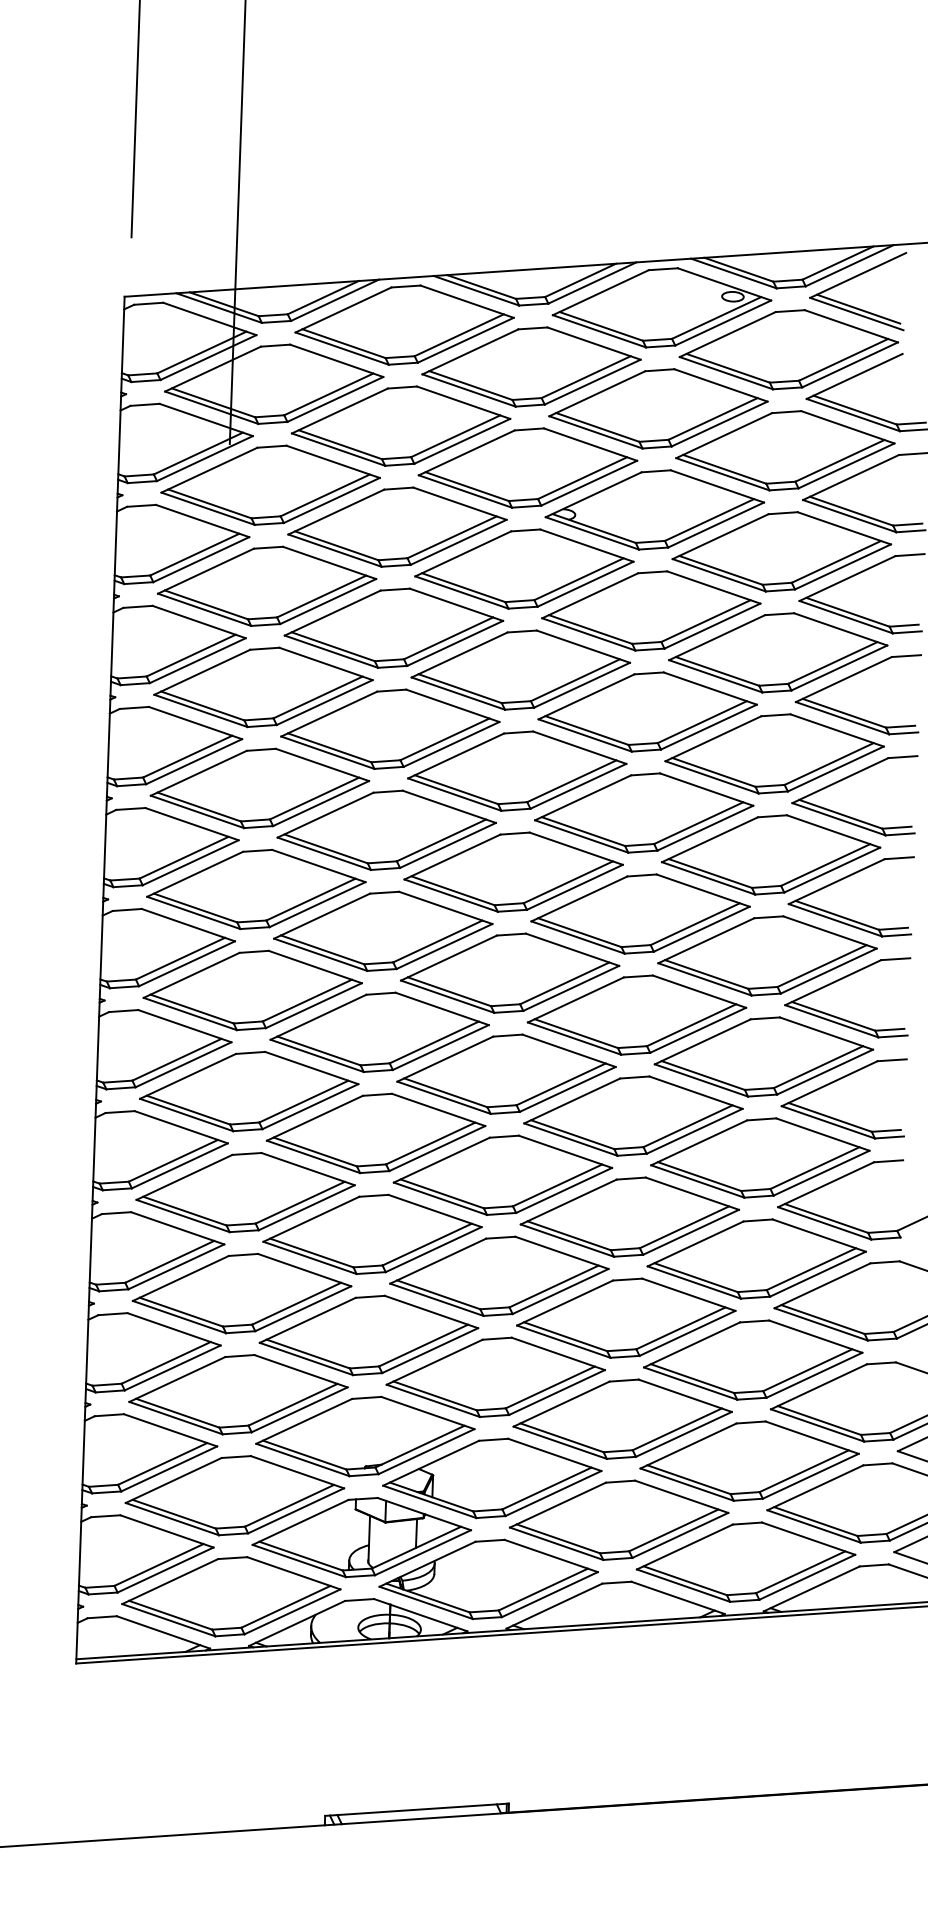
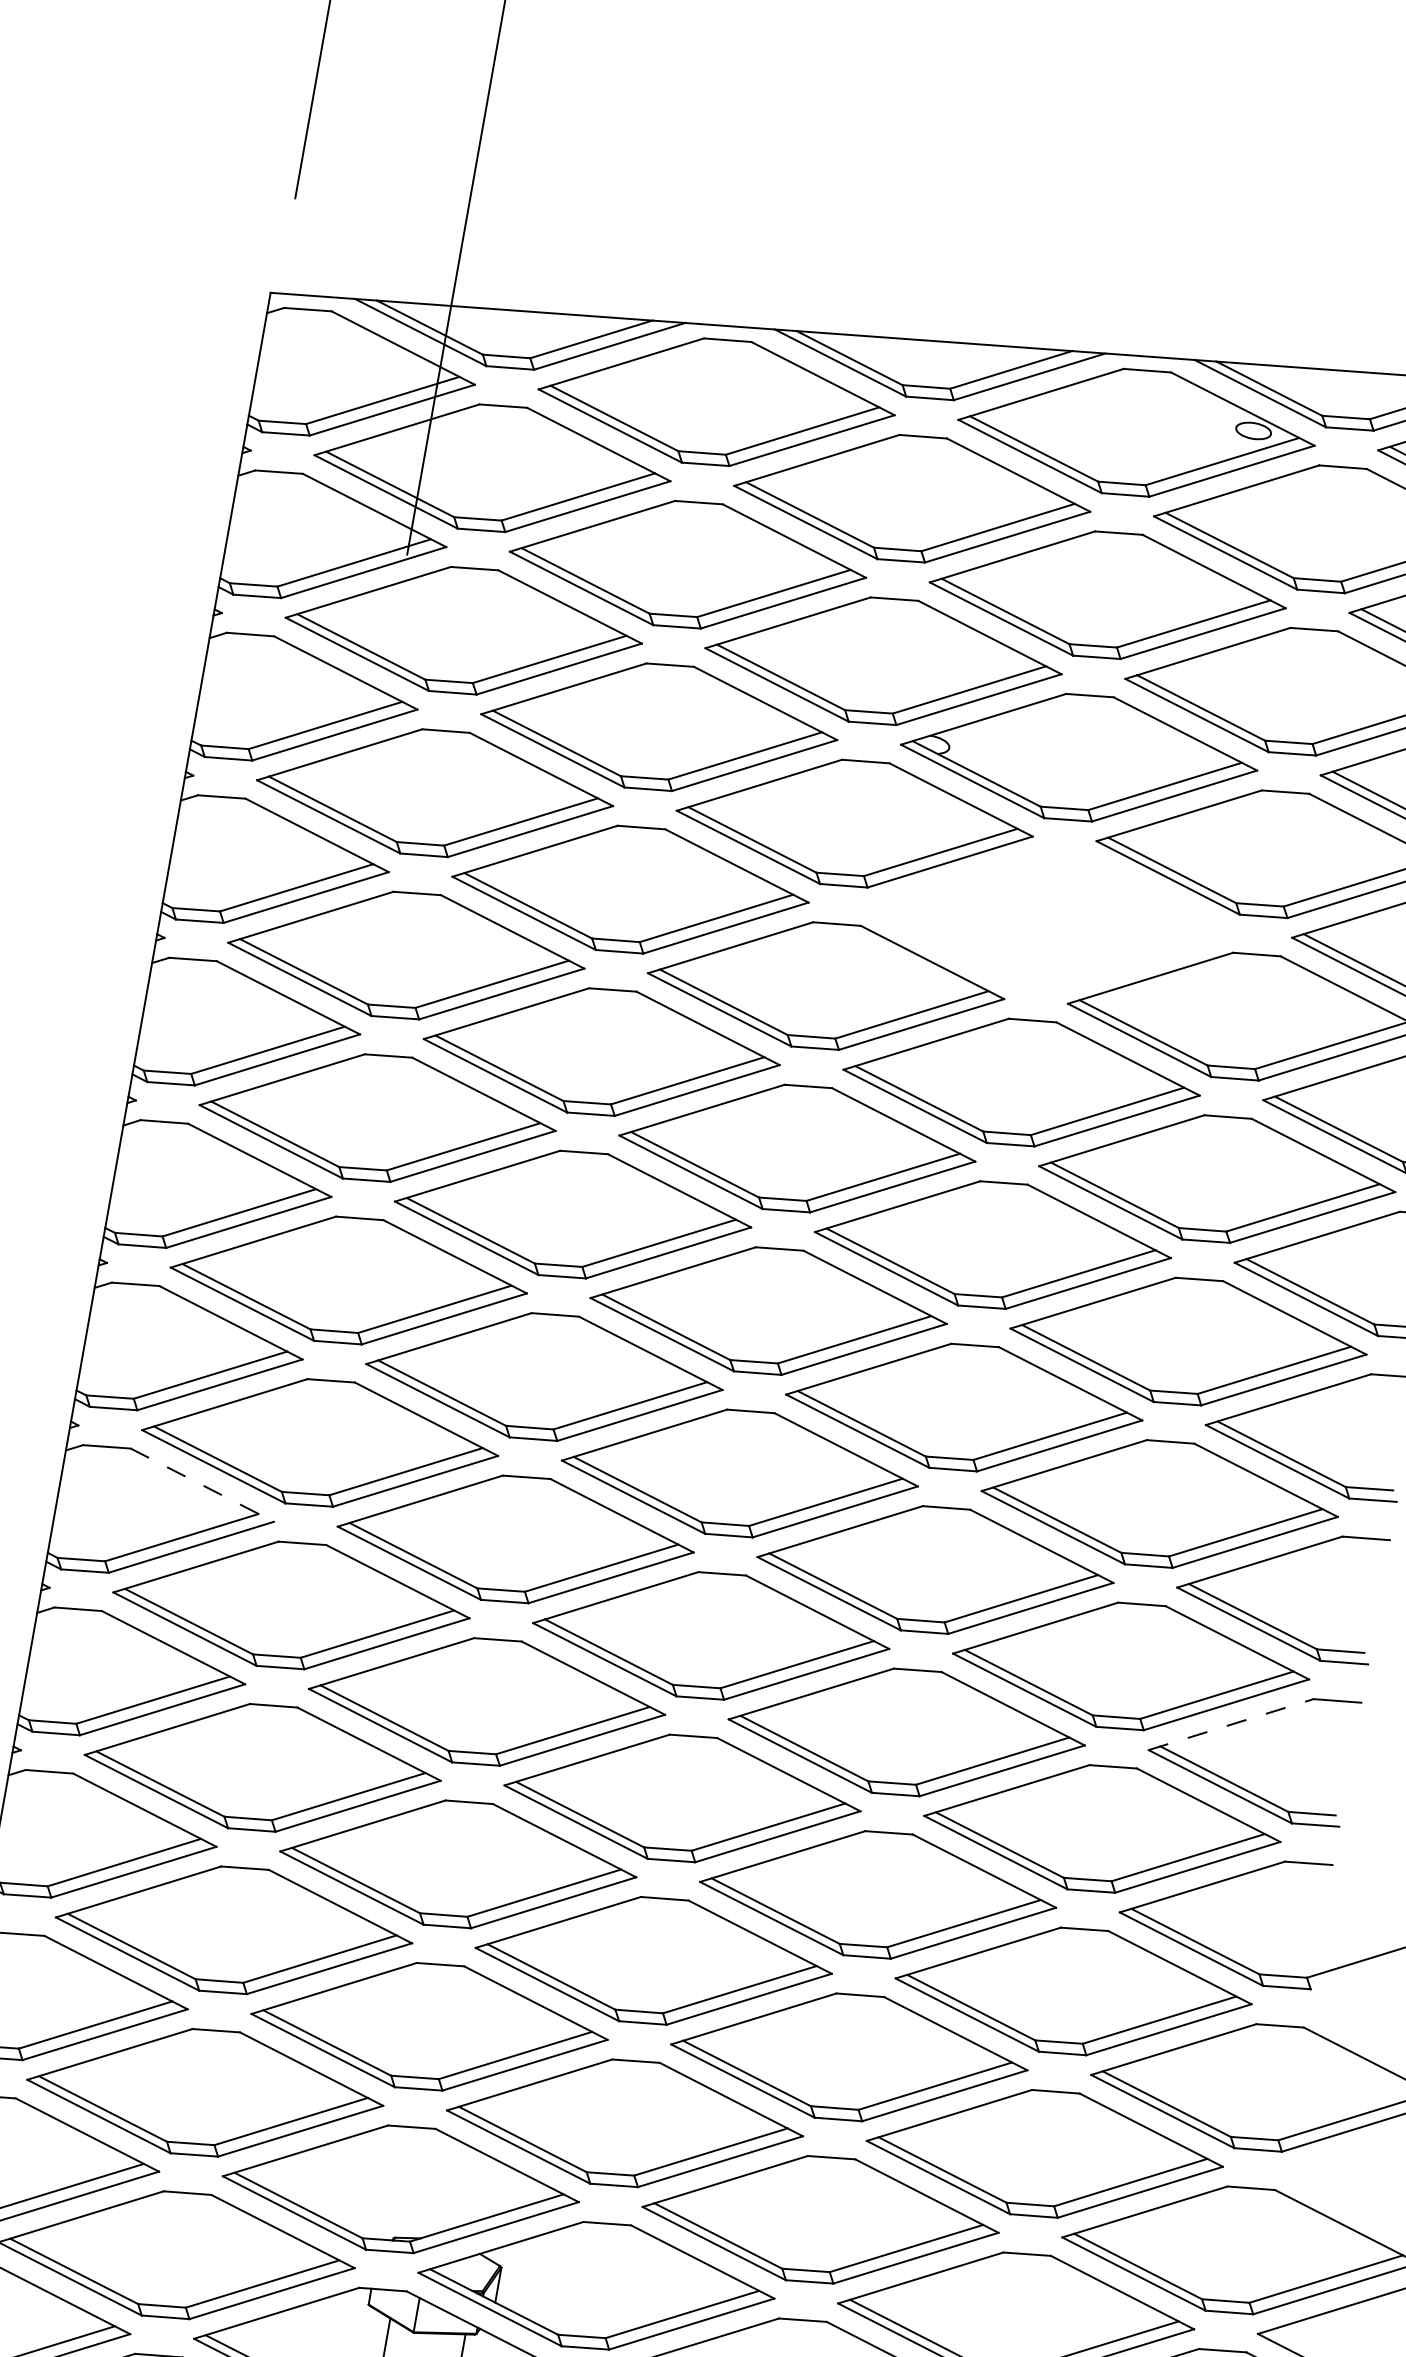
part: (651, 610) -> (1050, 919), removed
line: (185, 1026) -> (203, 1485), solid -> dashed
line: (829, 1083) -> (1230, 1724), solid -> dashed

